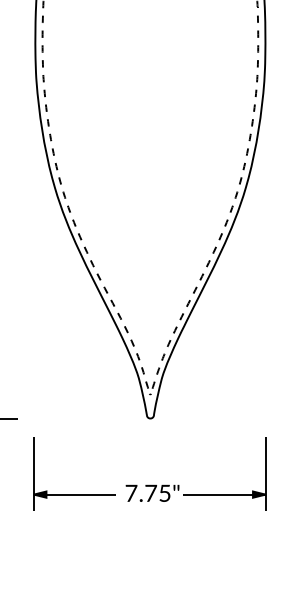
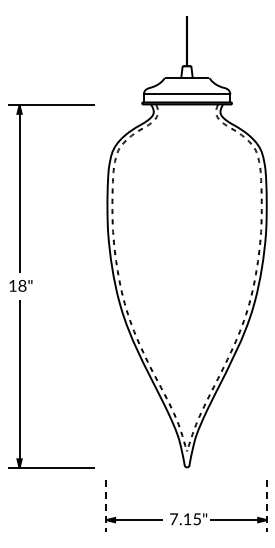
line: (33, 473) -> (106, 505), solid -> dashed
line: (265, 473) -> (266, 505), solid -> dashed
text: (150, 493) -> (187, 519), 7.75" -> 7.15"

